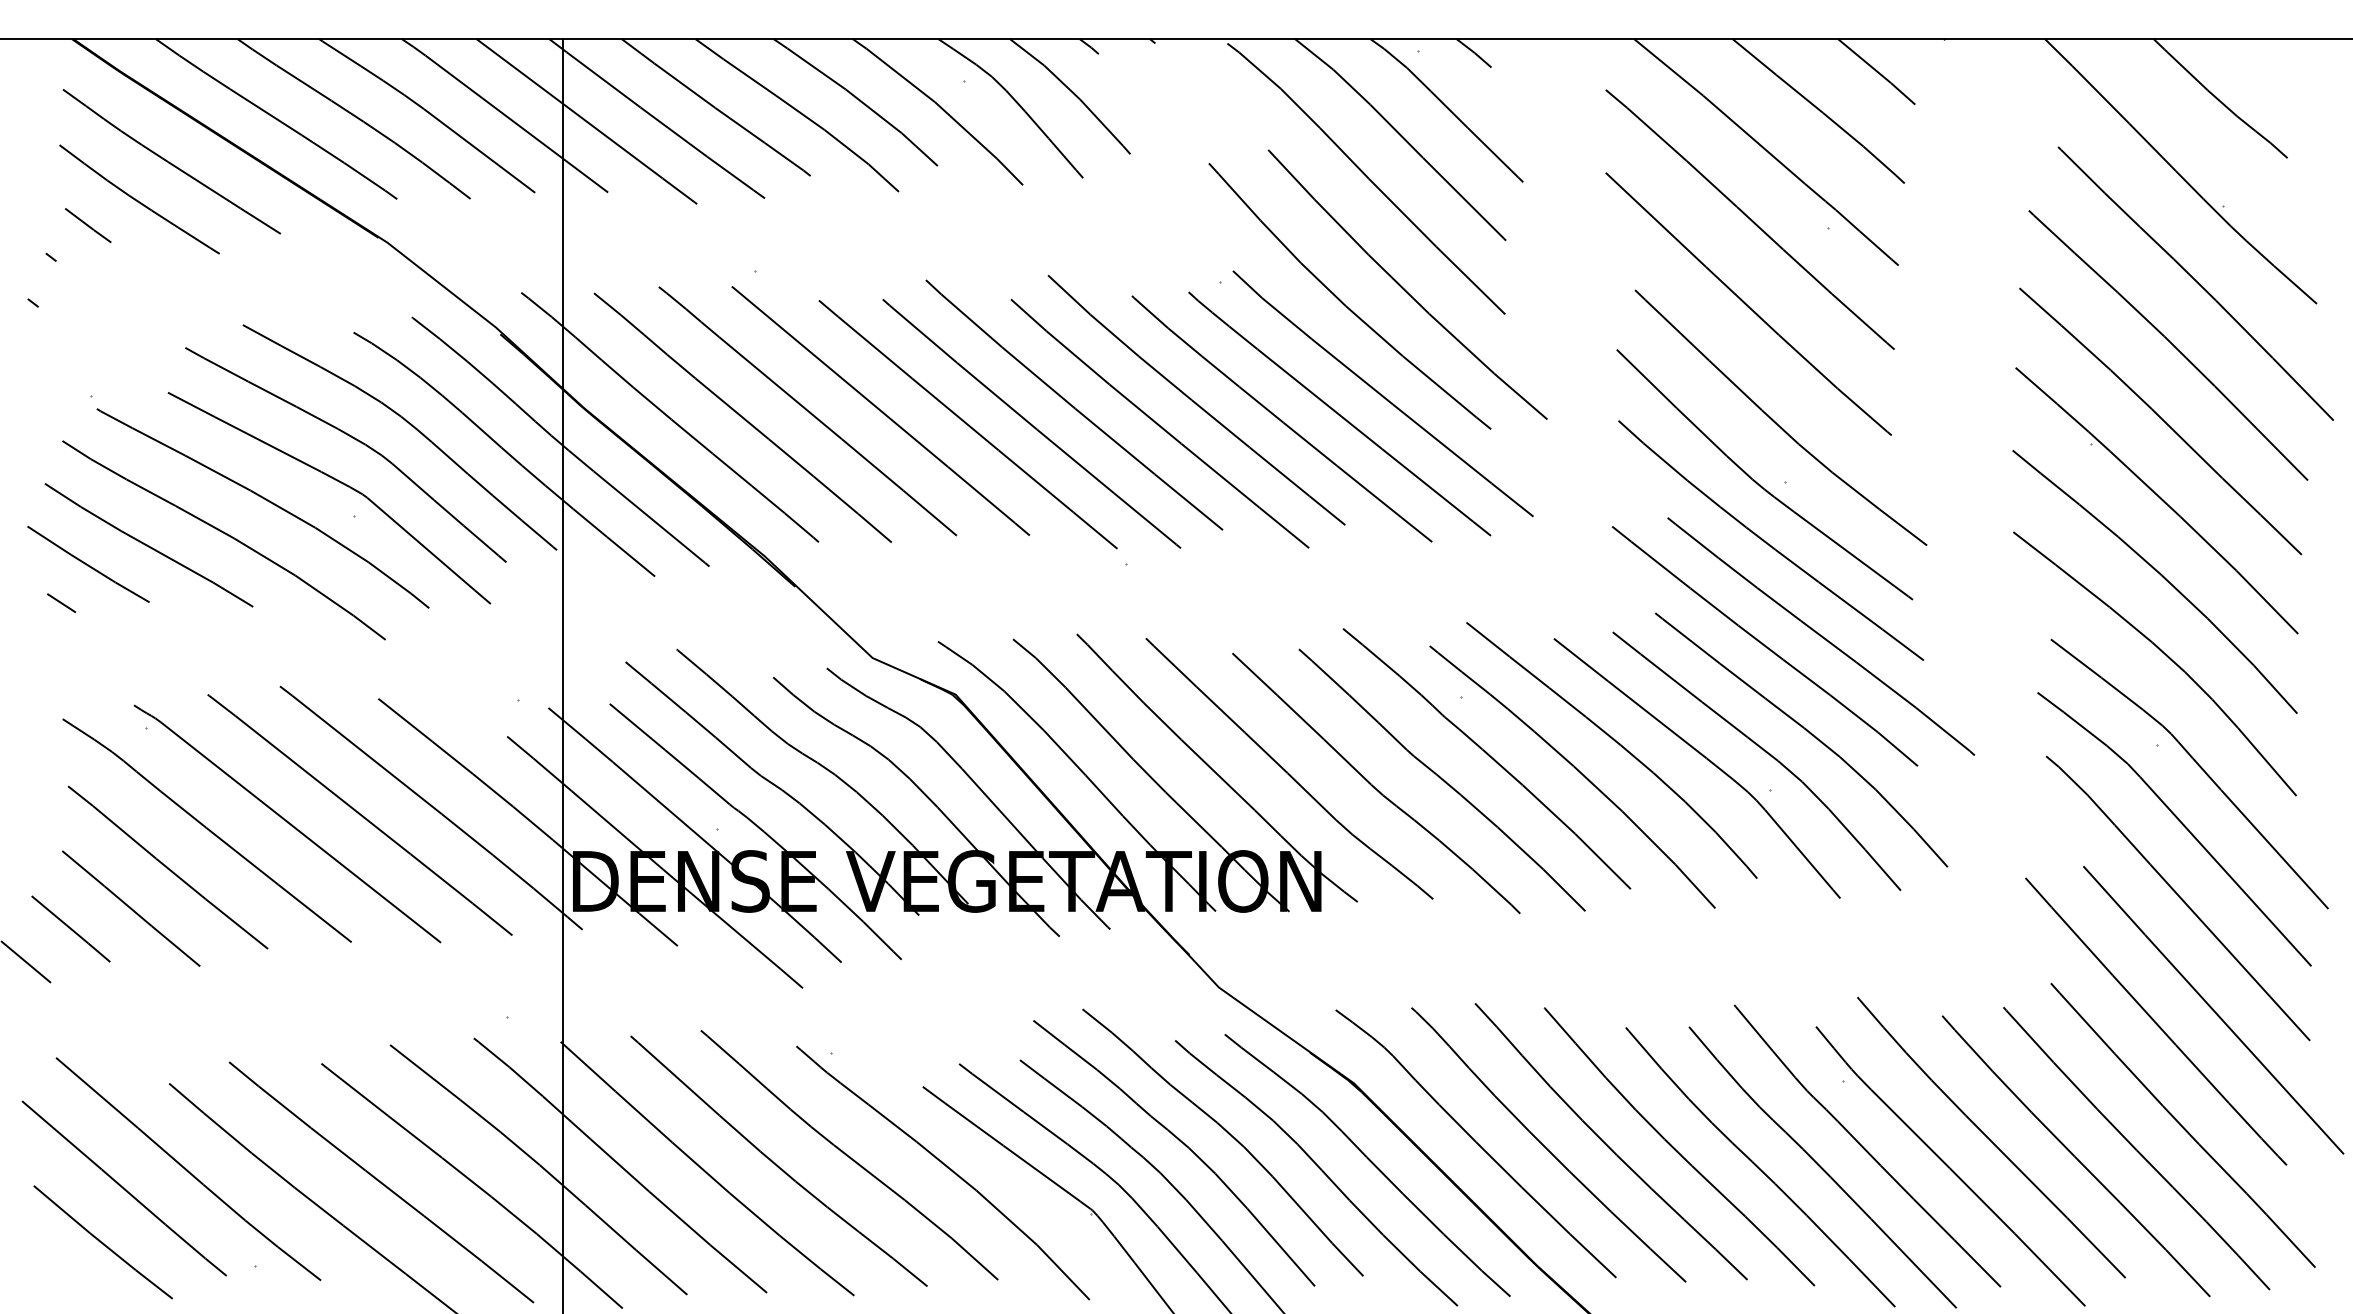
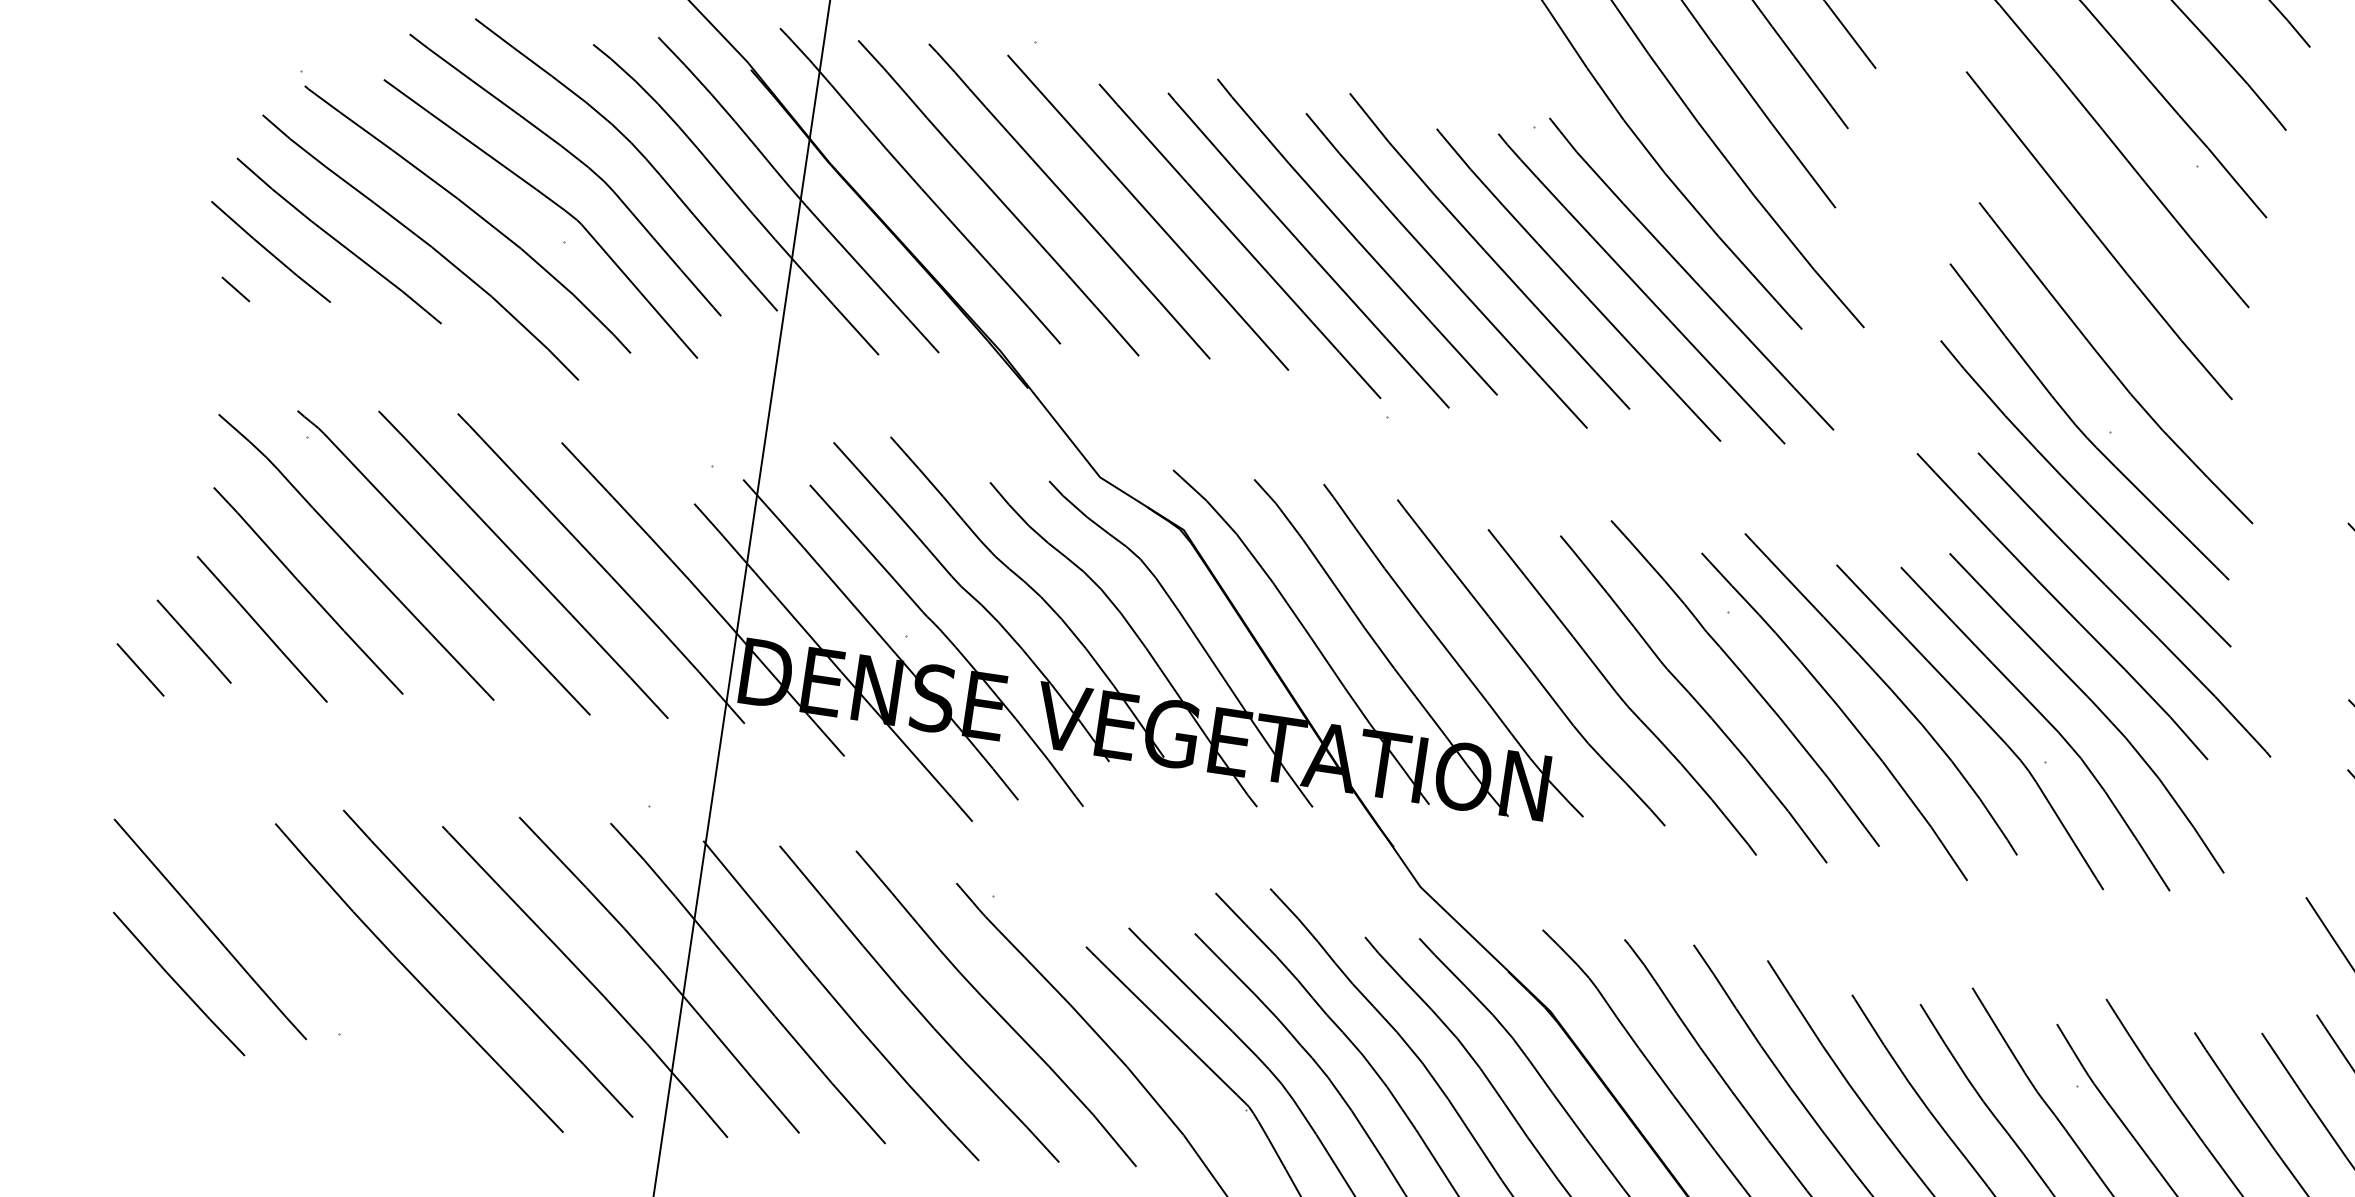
curve: (187, 1169) -> (281, 918), removed

